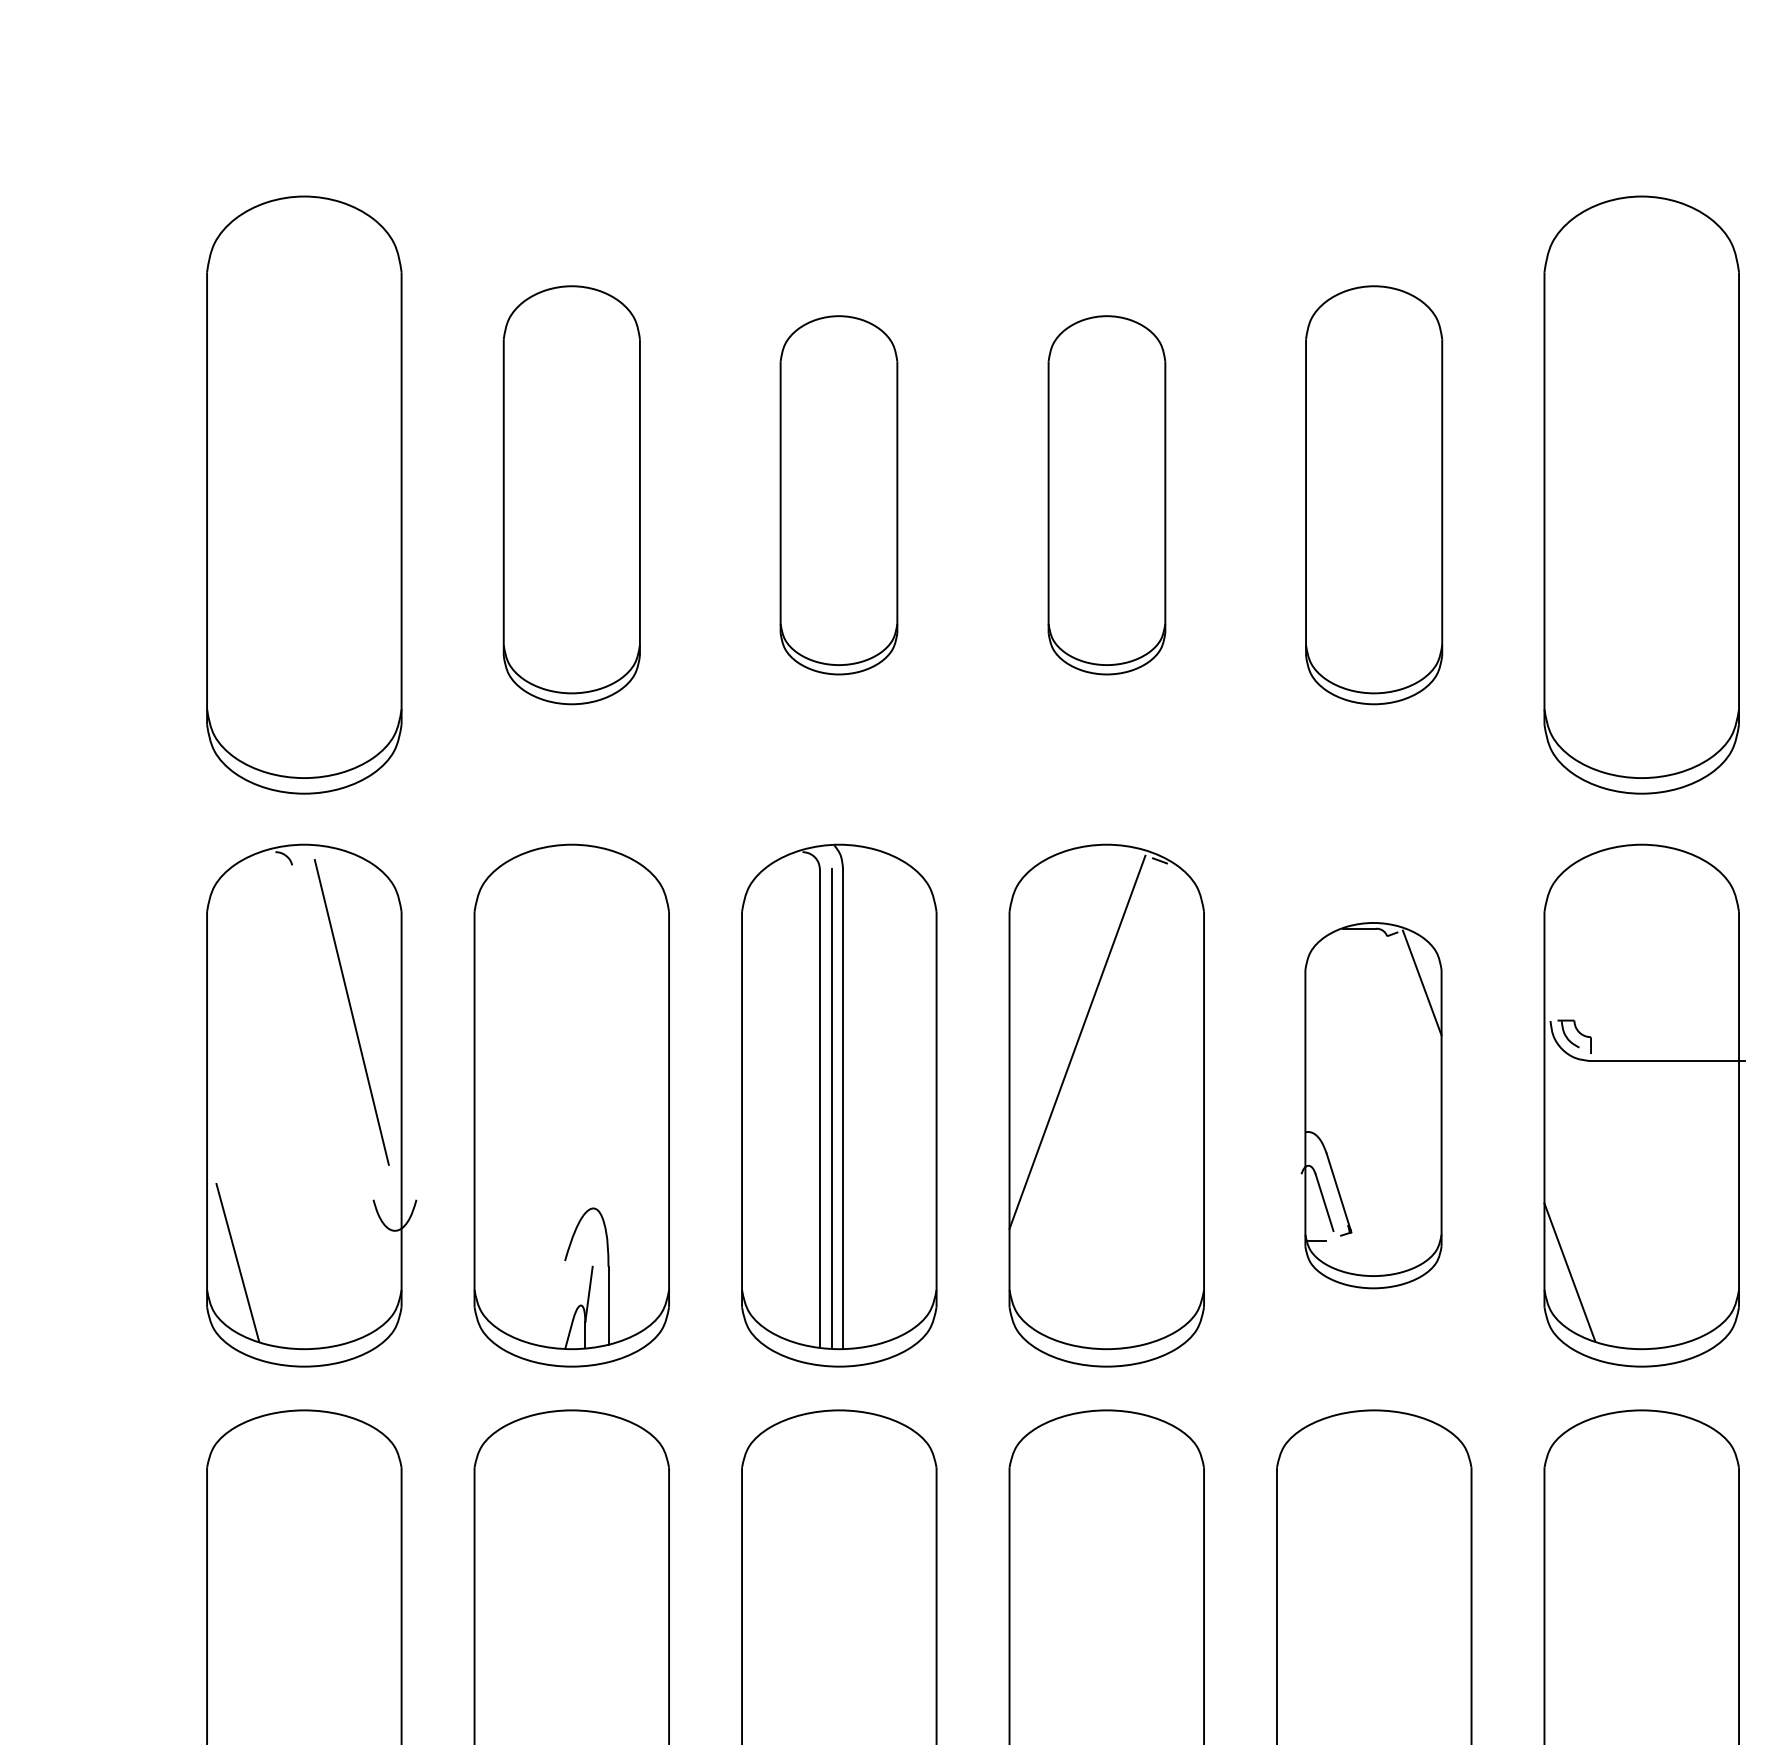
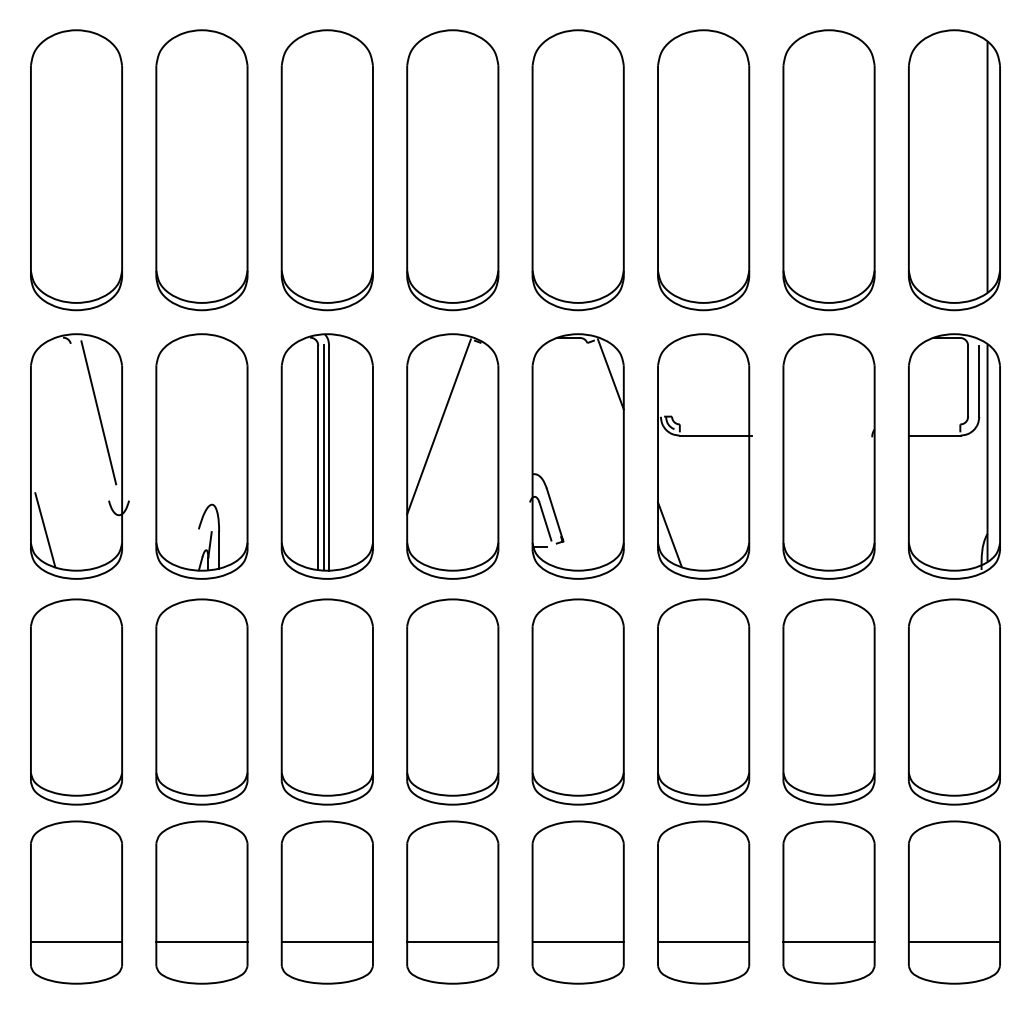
part: (570, 495) -> (201, 170), size x1.43
part: (837, 495) -> (326, 170), size x1.67
part: (1106, 495) -> (452, 170), size x1.67
part: (1372, 495) -> (577, 170), size x1.43
part: (1370, 1105) -> (576, 456), size x1.43

